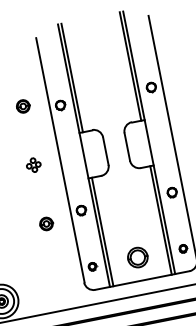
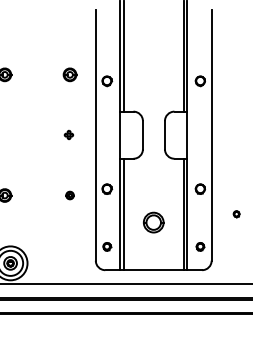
part: (33, 164) -> (68, 134), size x0.6
part: (45, 224) -> (69, 195), size x0.6
part: (137, 257) -> (153, 222), moved

